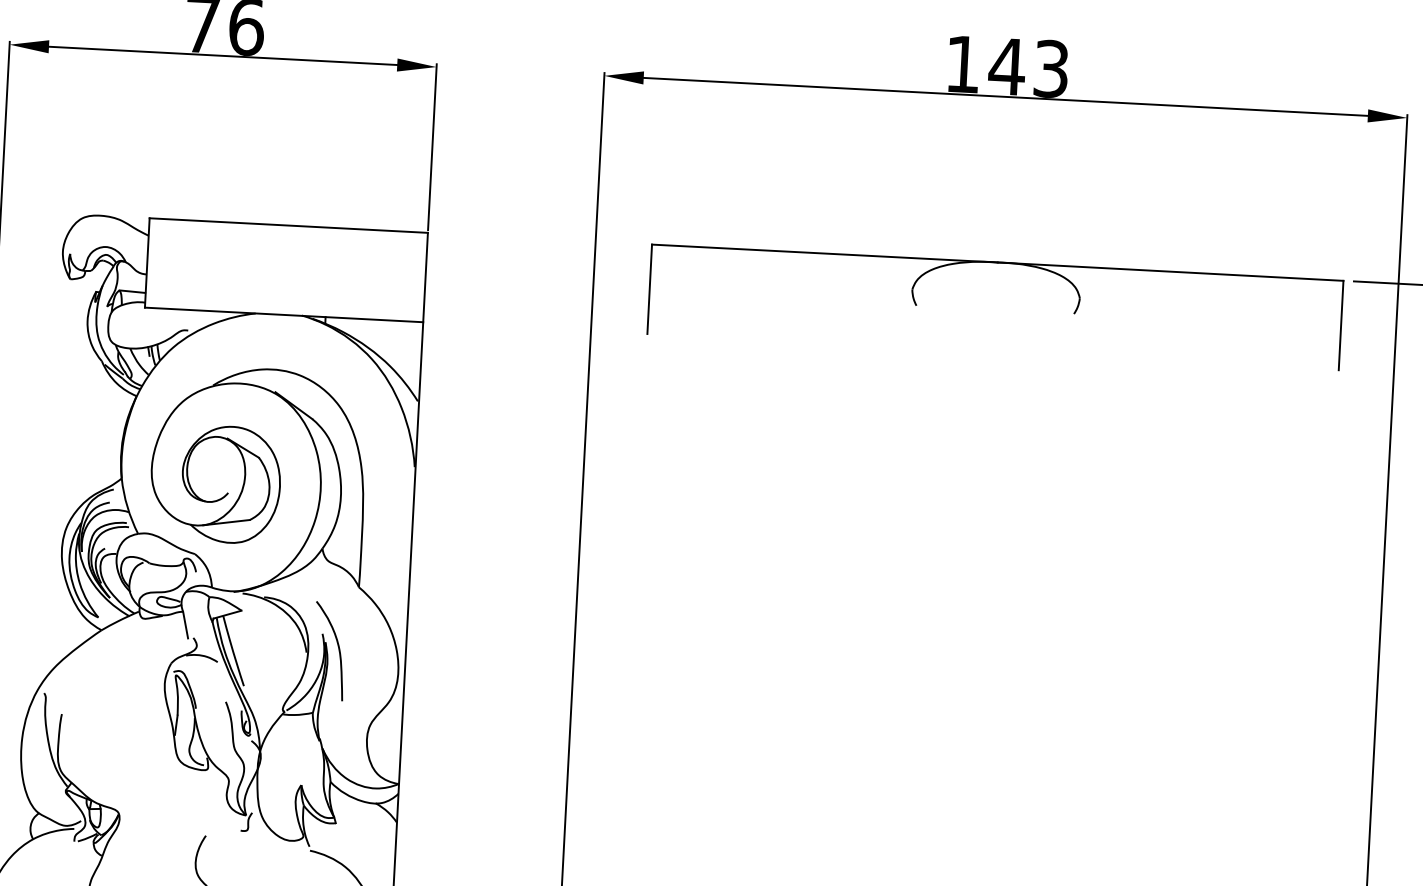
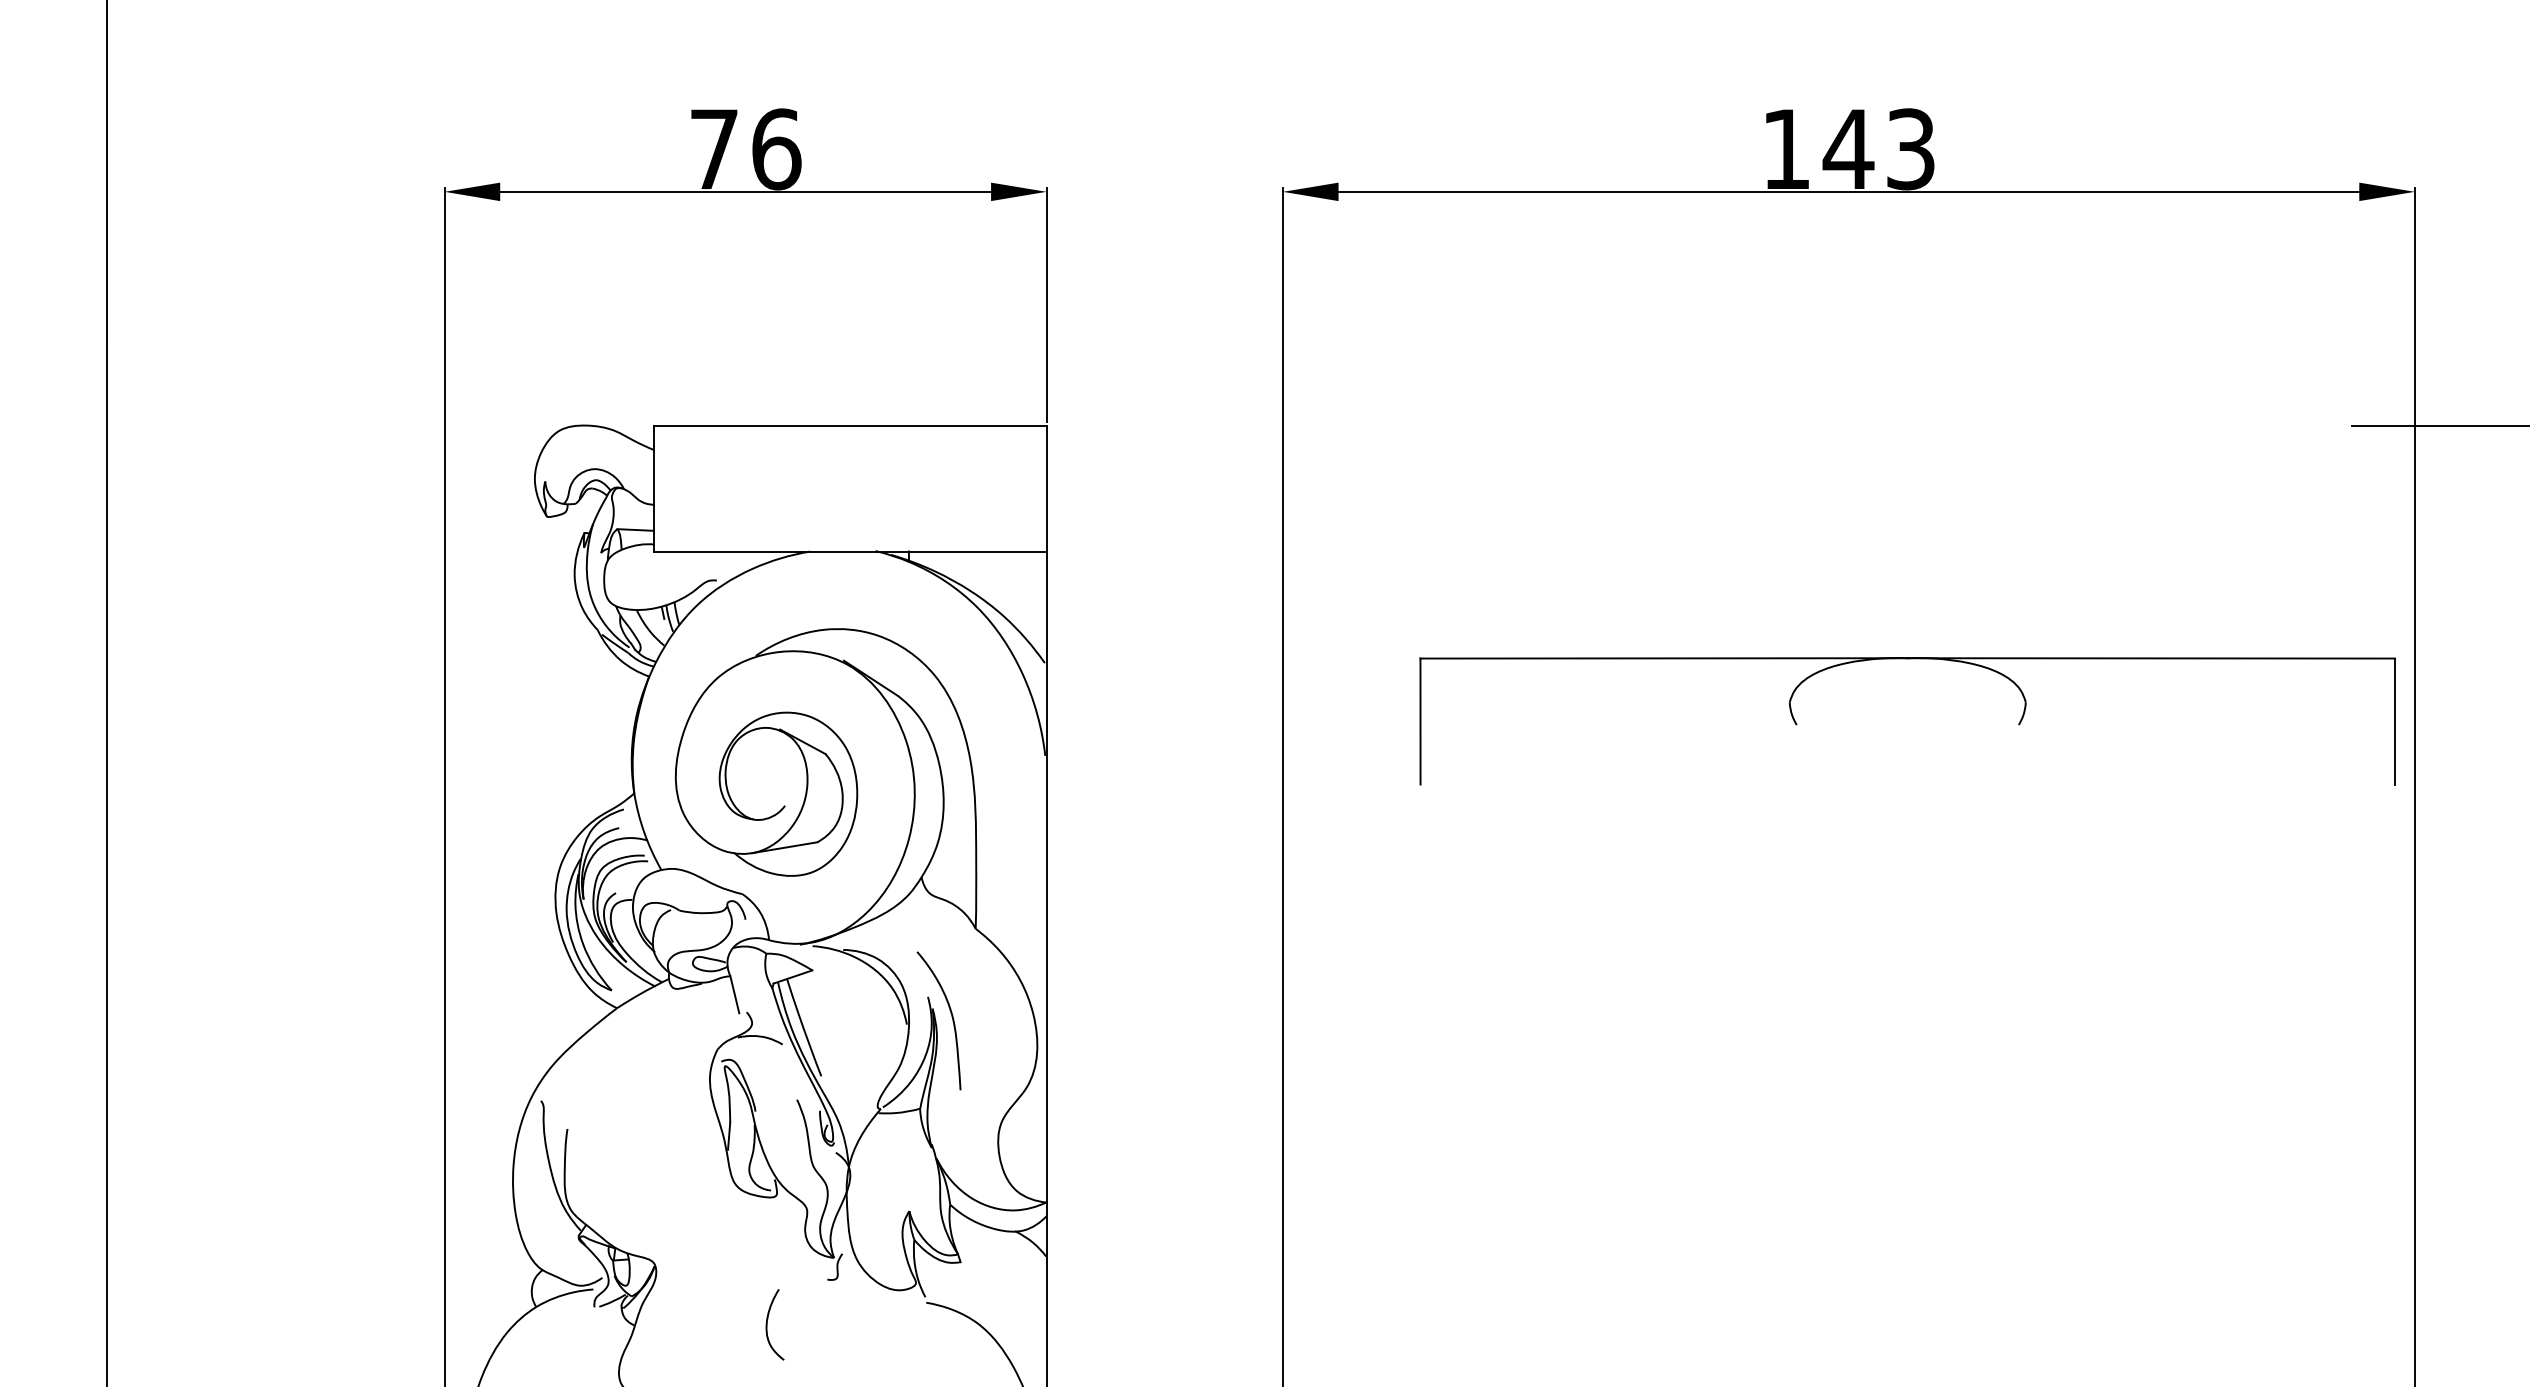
part: (997, 263) -> (1907, 659), moved

